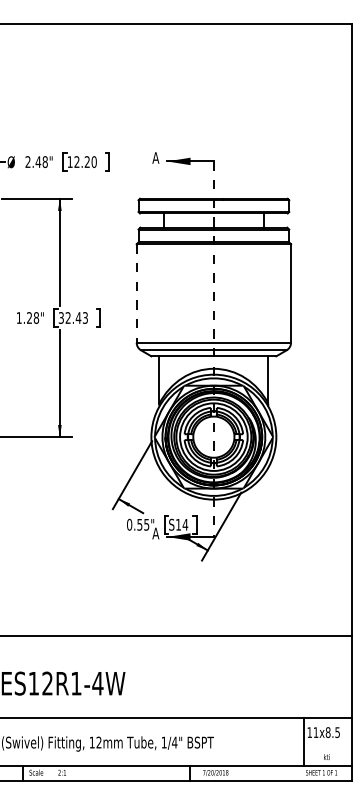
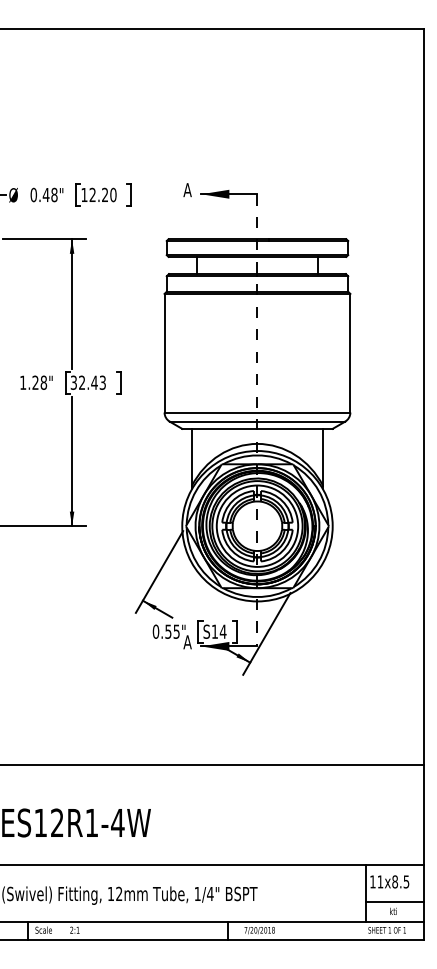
text: (27, 161) -> (33, 194), 2.48" -> 0.48"
line: (136, 293) -> (164, 353), dashed -> solid
line: (327, 749) -> (394, 902), added

